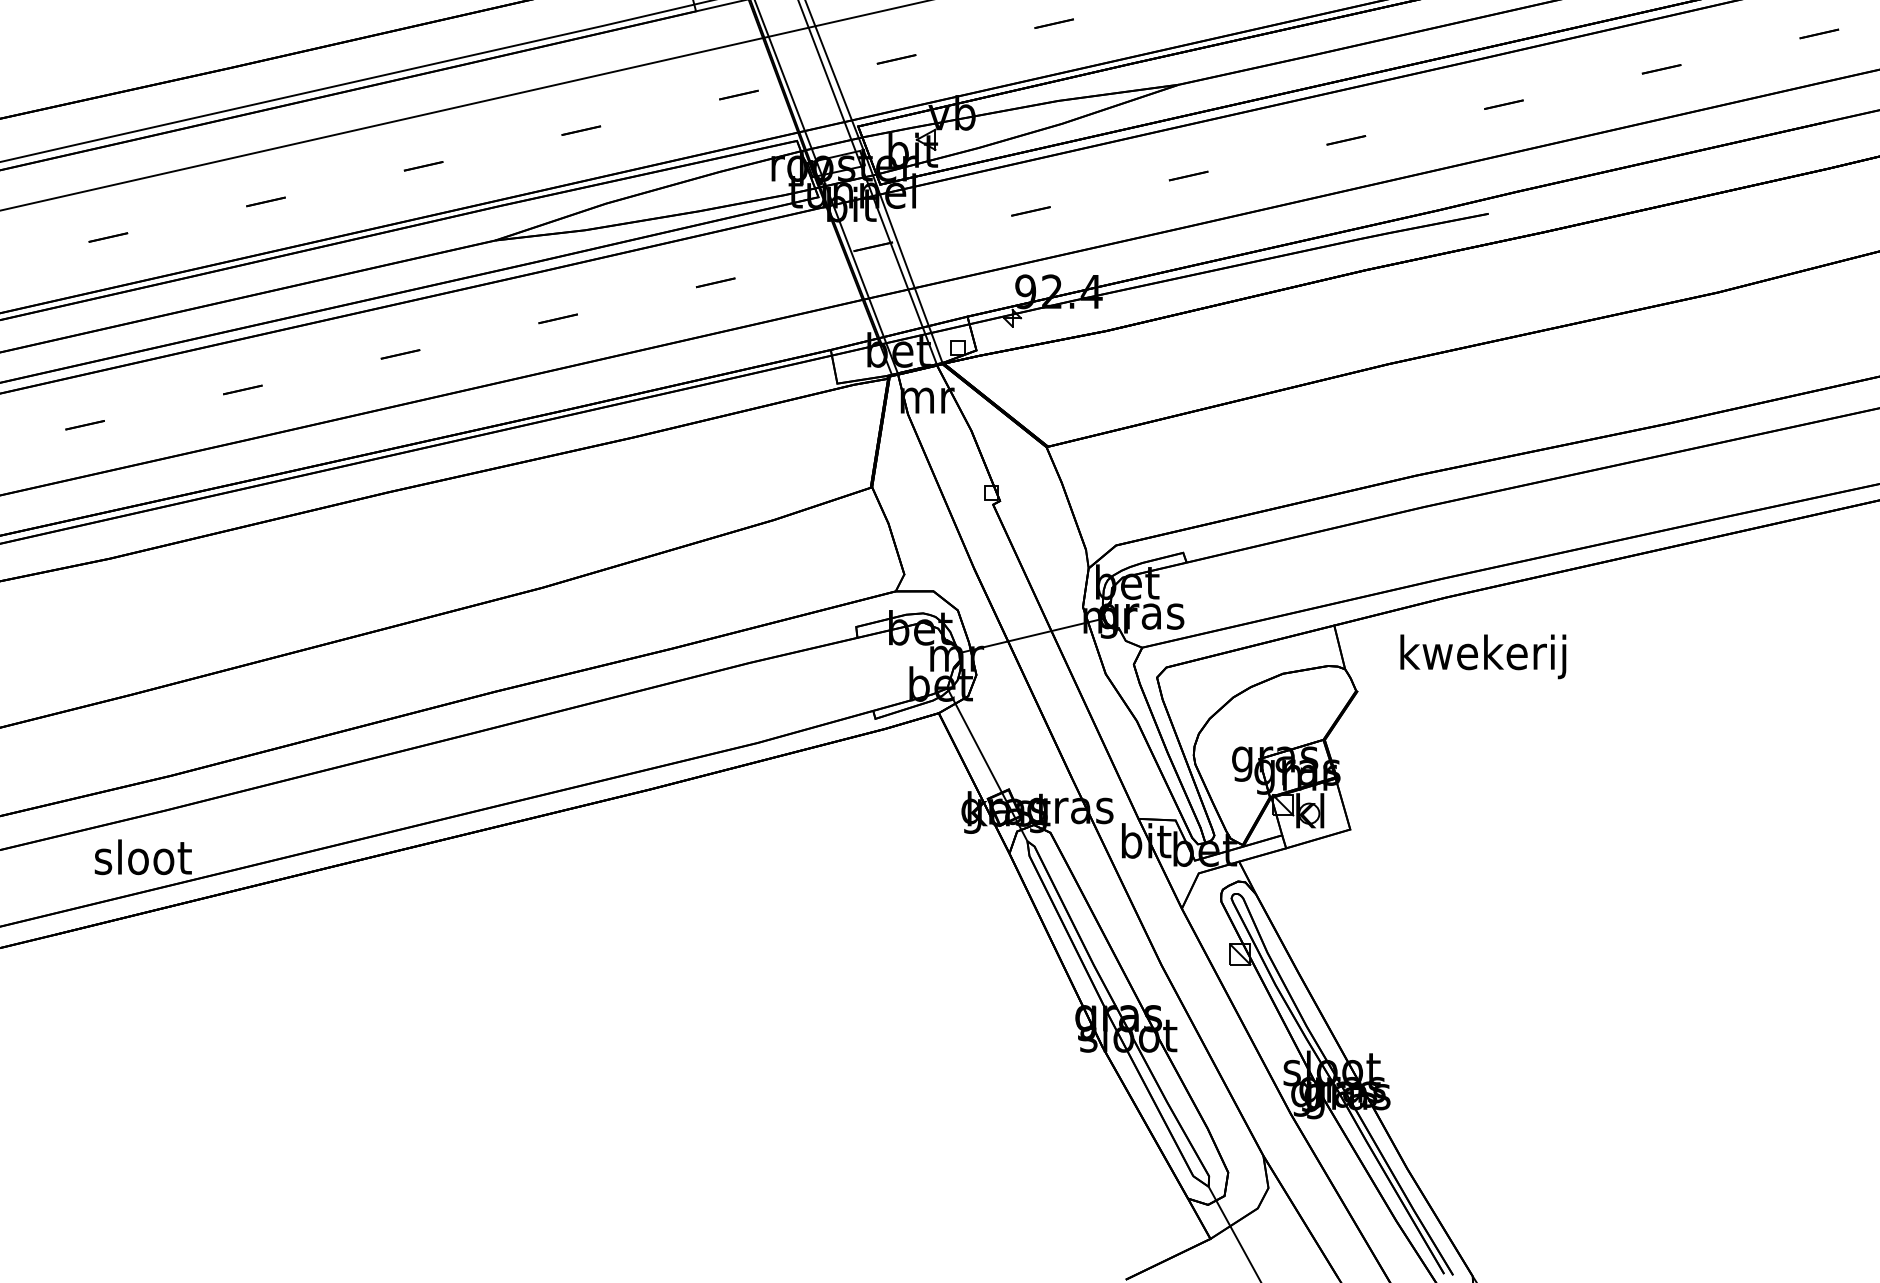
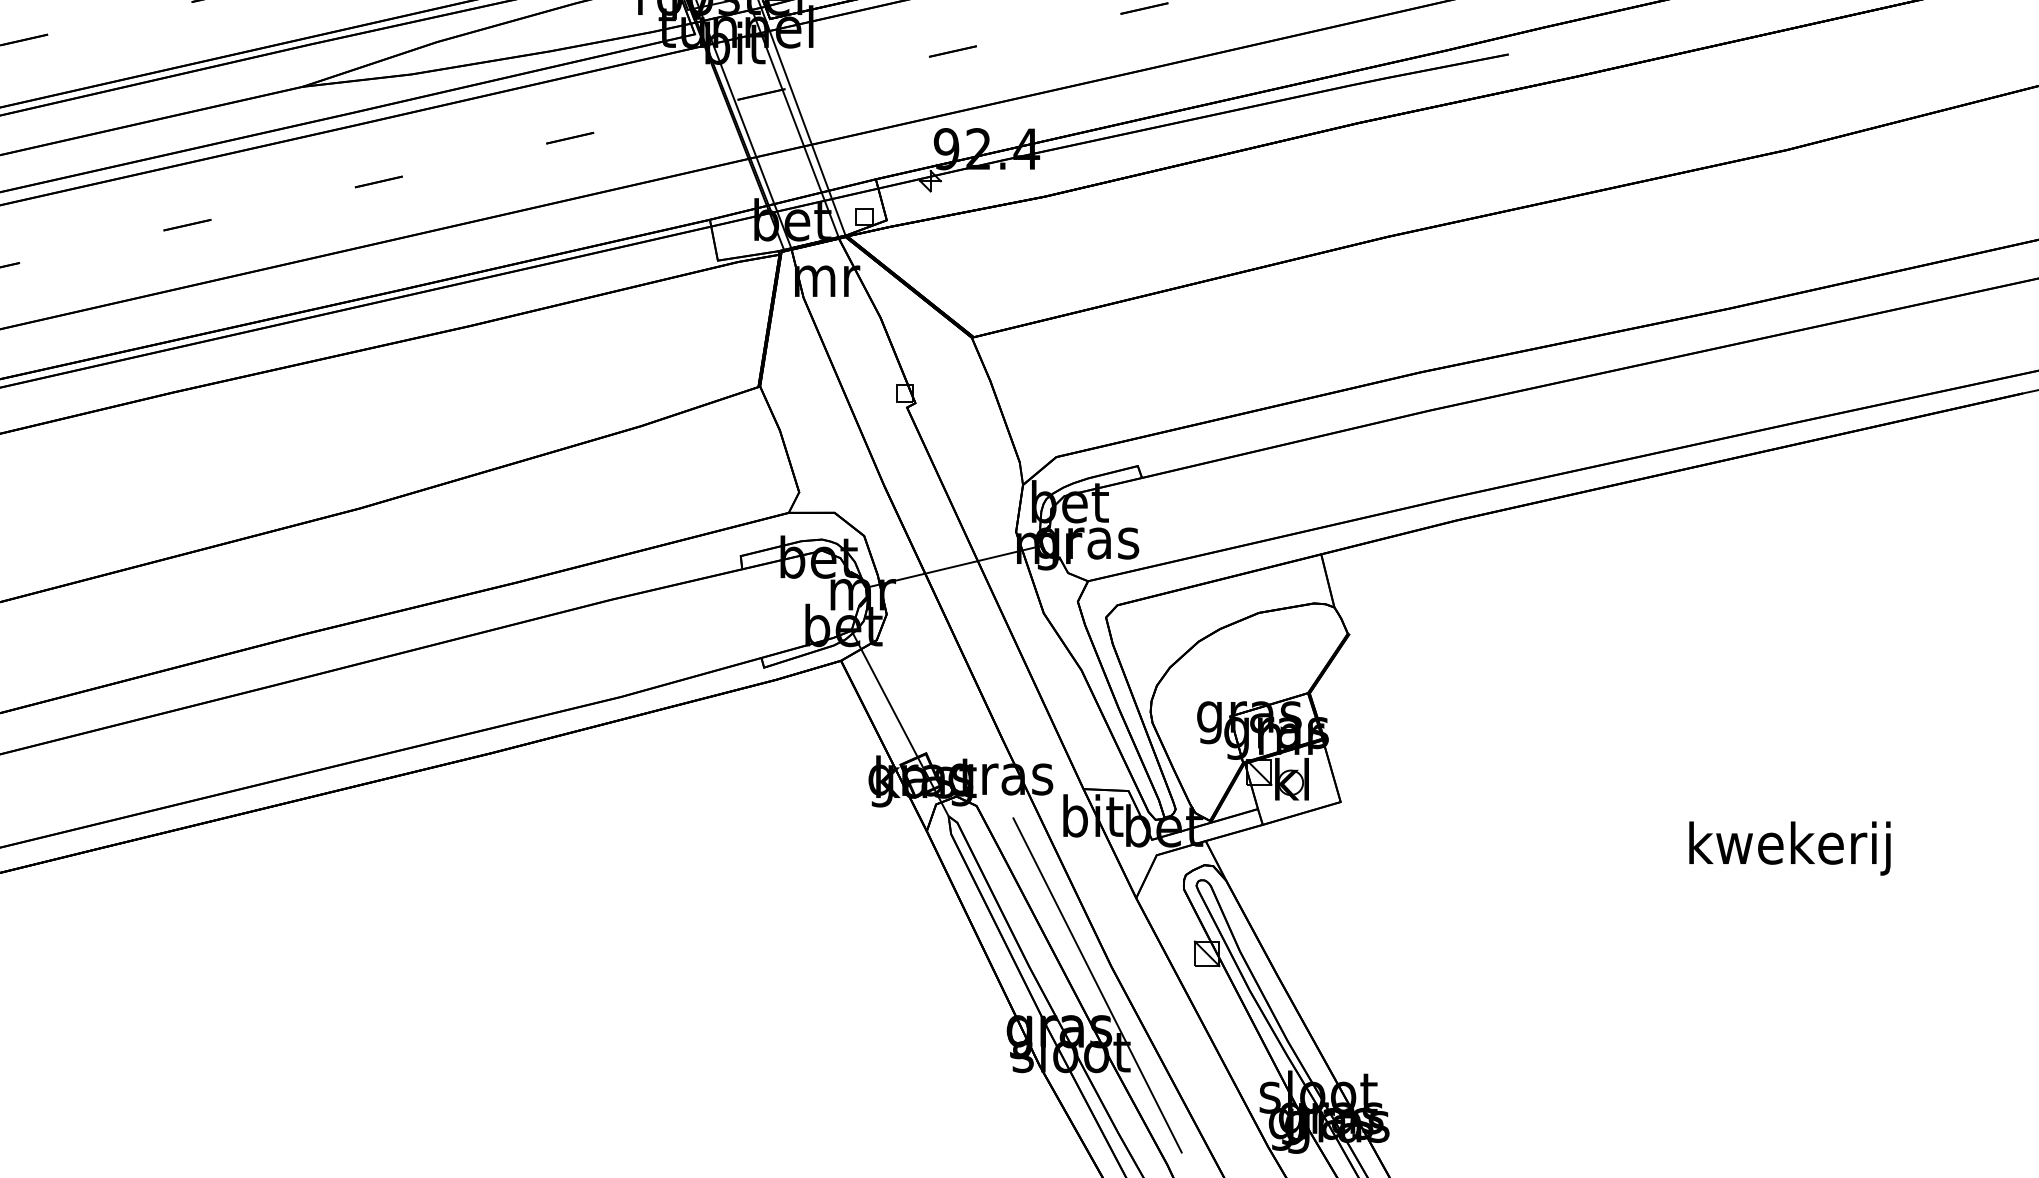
text: (1483, 656) -> (1790, 848), moved
line: (1149, 980) -> (1096, 985), added

